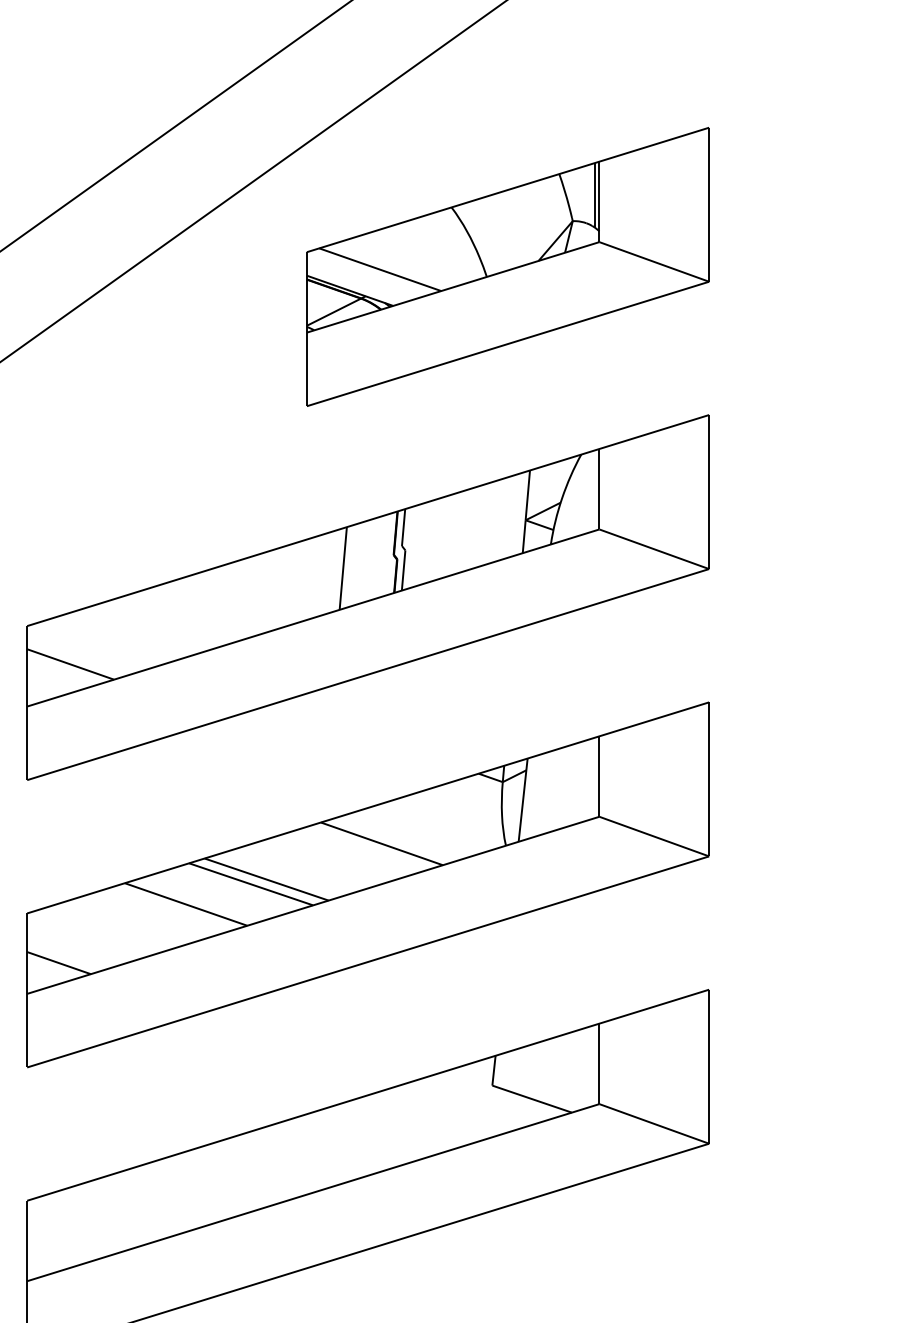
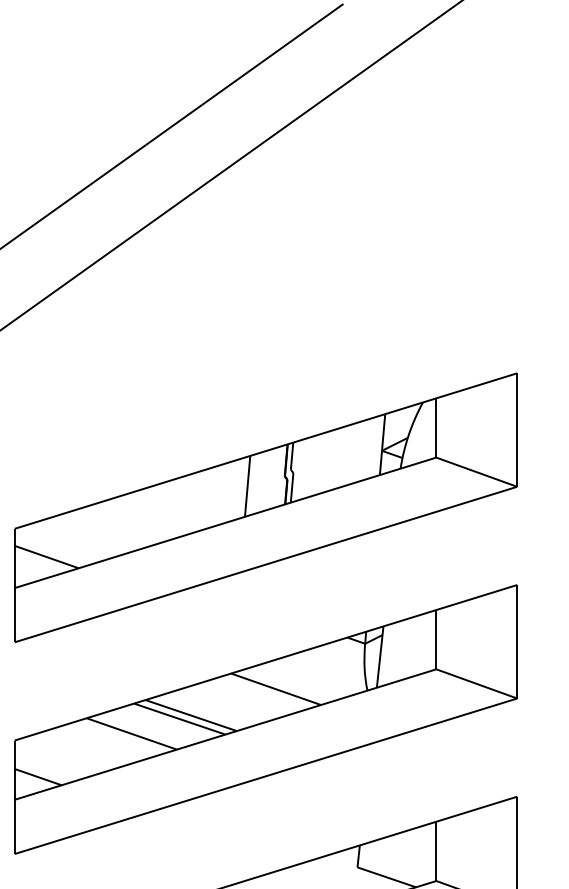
part: (507, 266) -> (368, 263), removed

